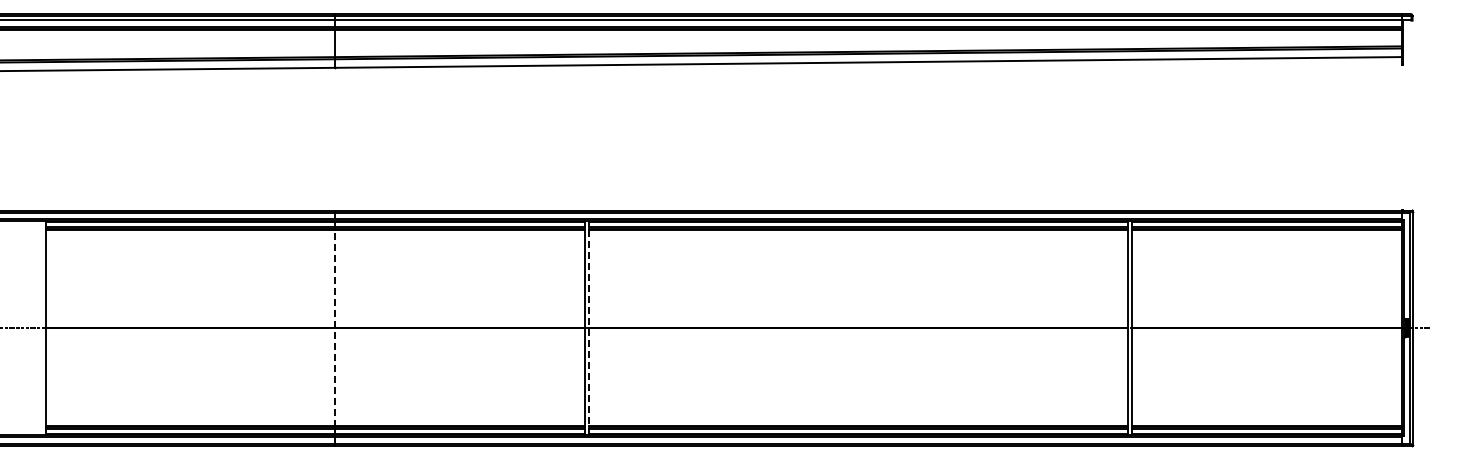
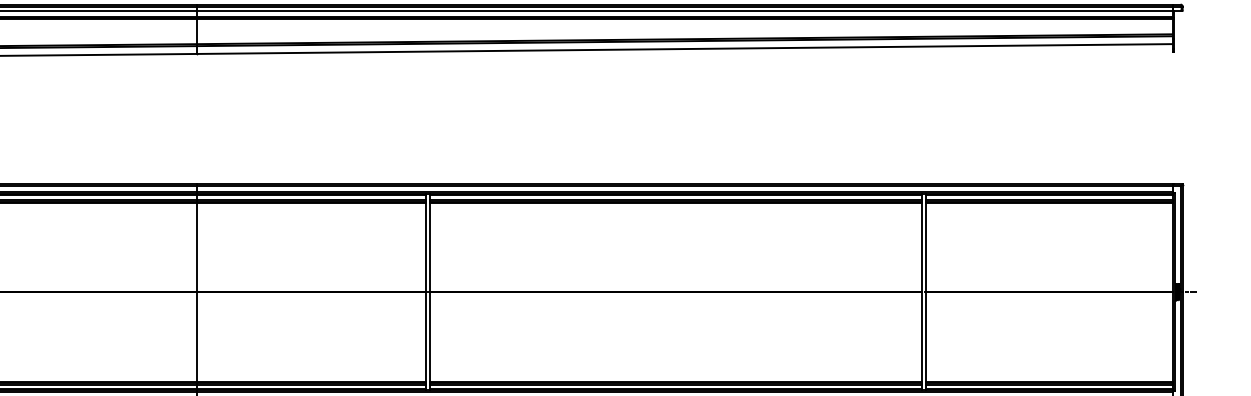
line: (335, 319) -> (197, 284), dashed -> solid
line: (589, 328) -> (429, 292), dashed -> solid

